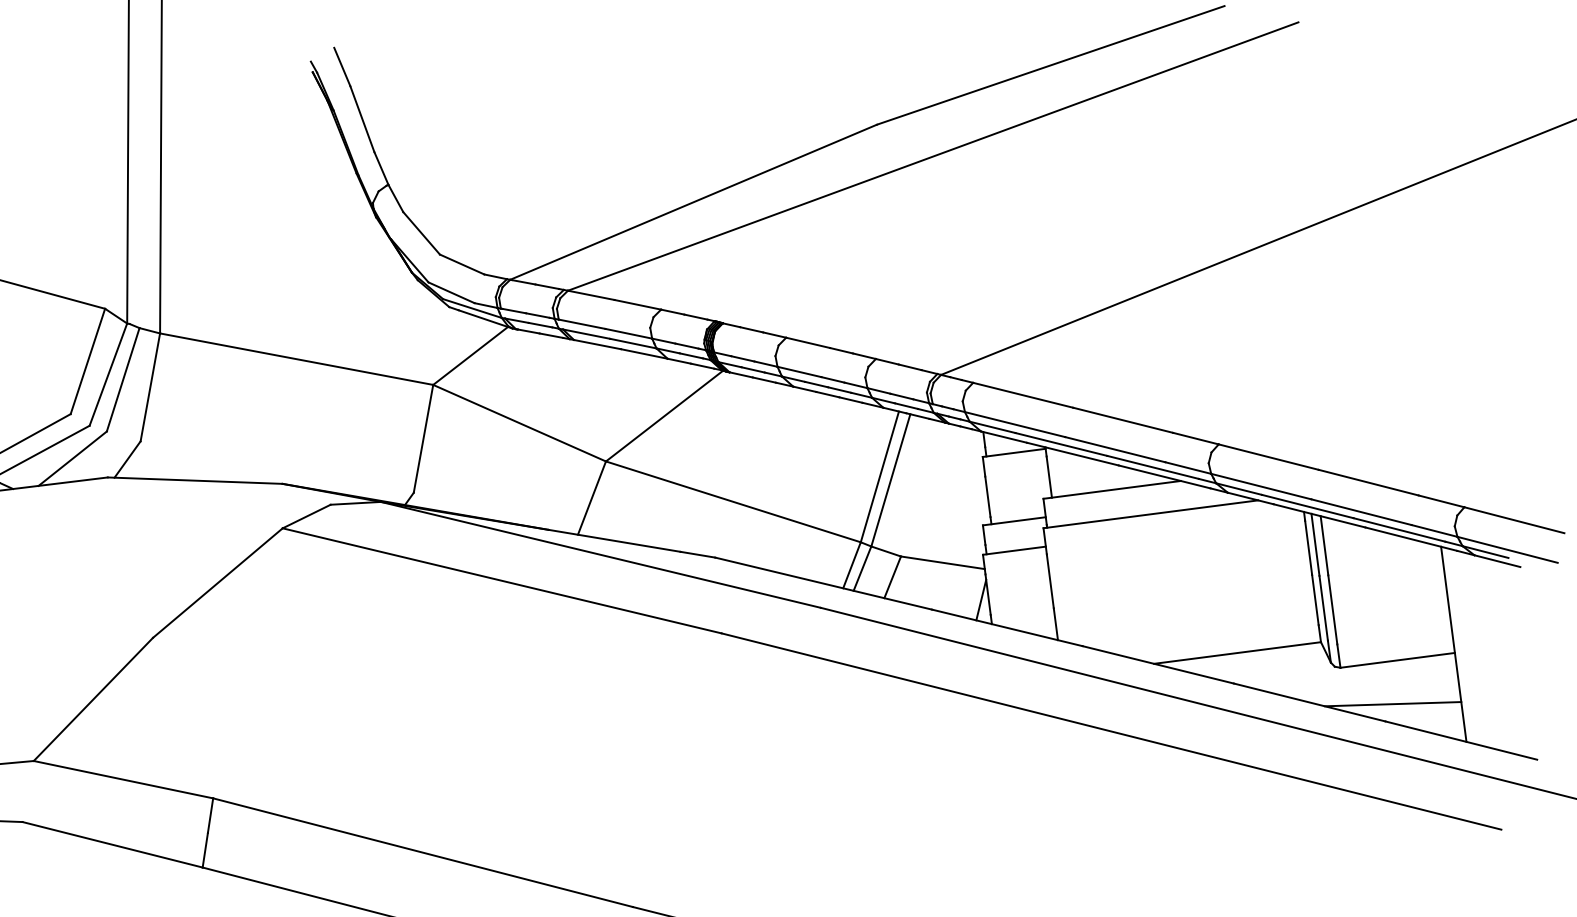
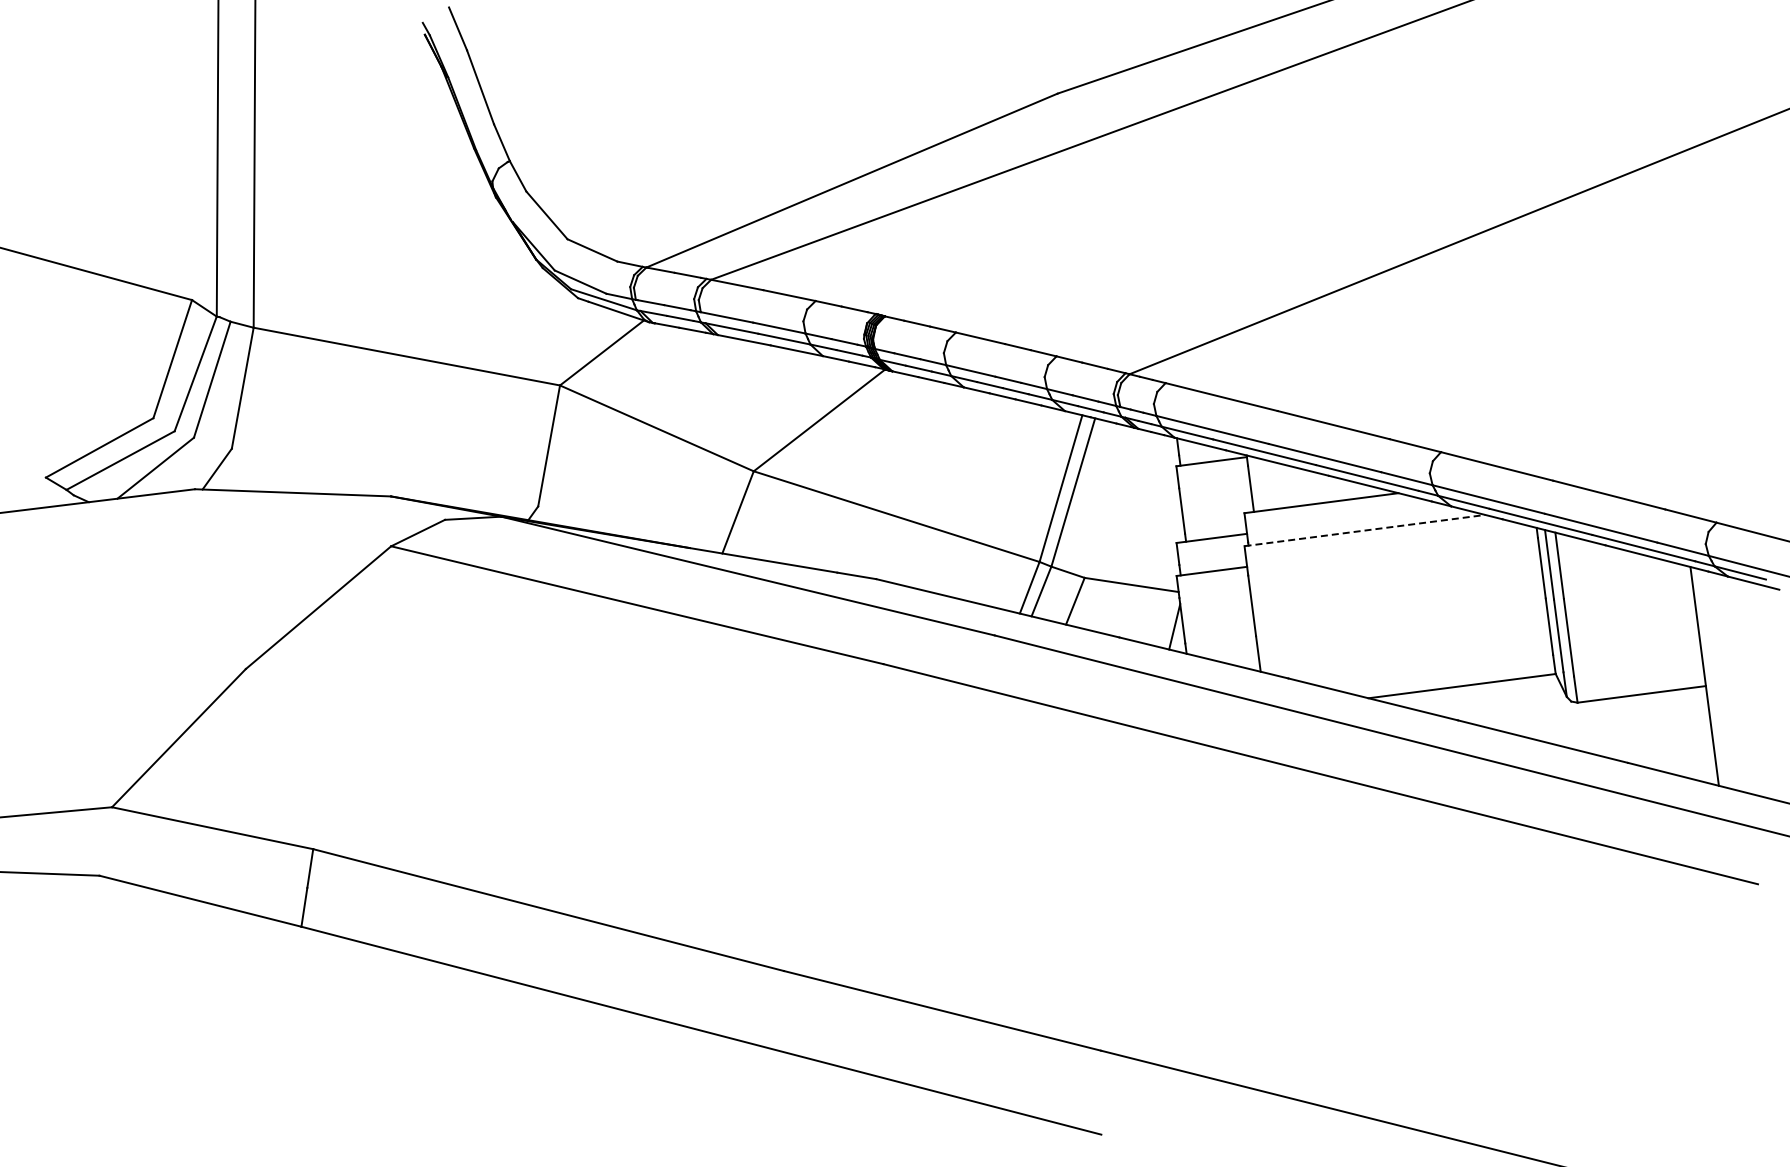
line: (1151, 514) -> (1365, 530), solid -> dashed
line: (1393, 704) -> (1636, 743), removed

